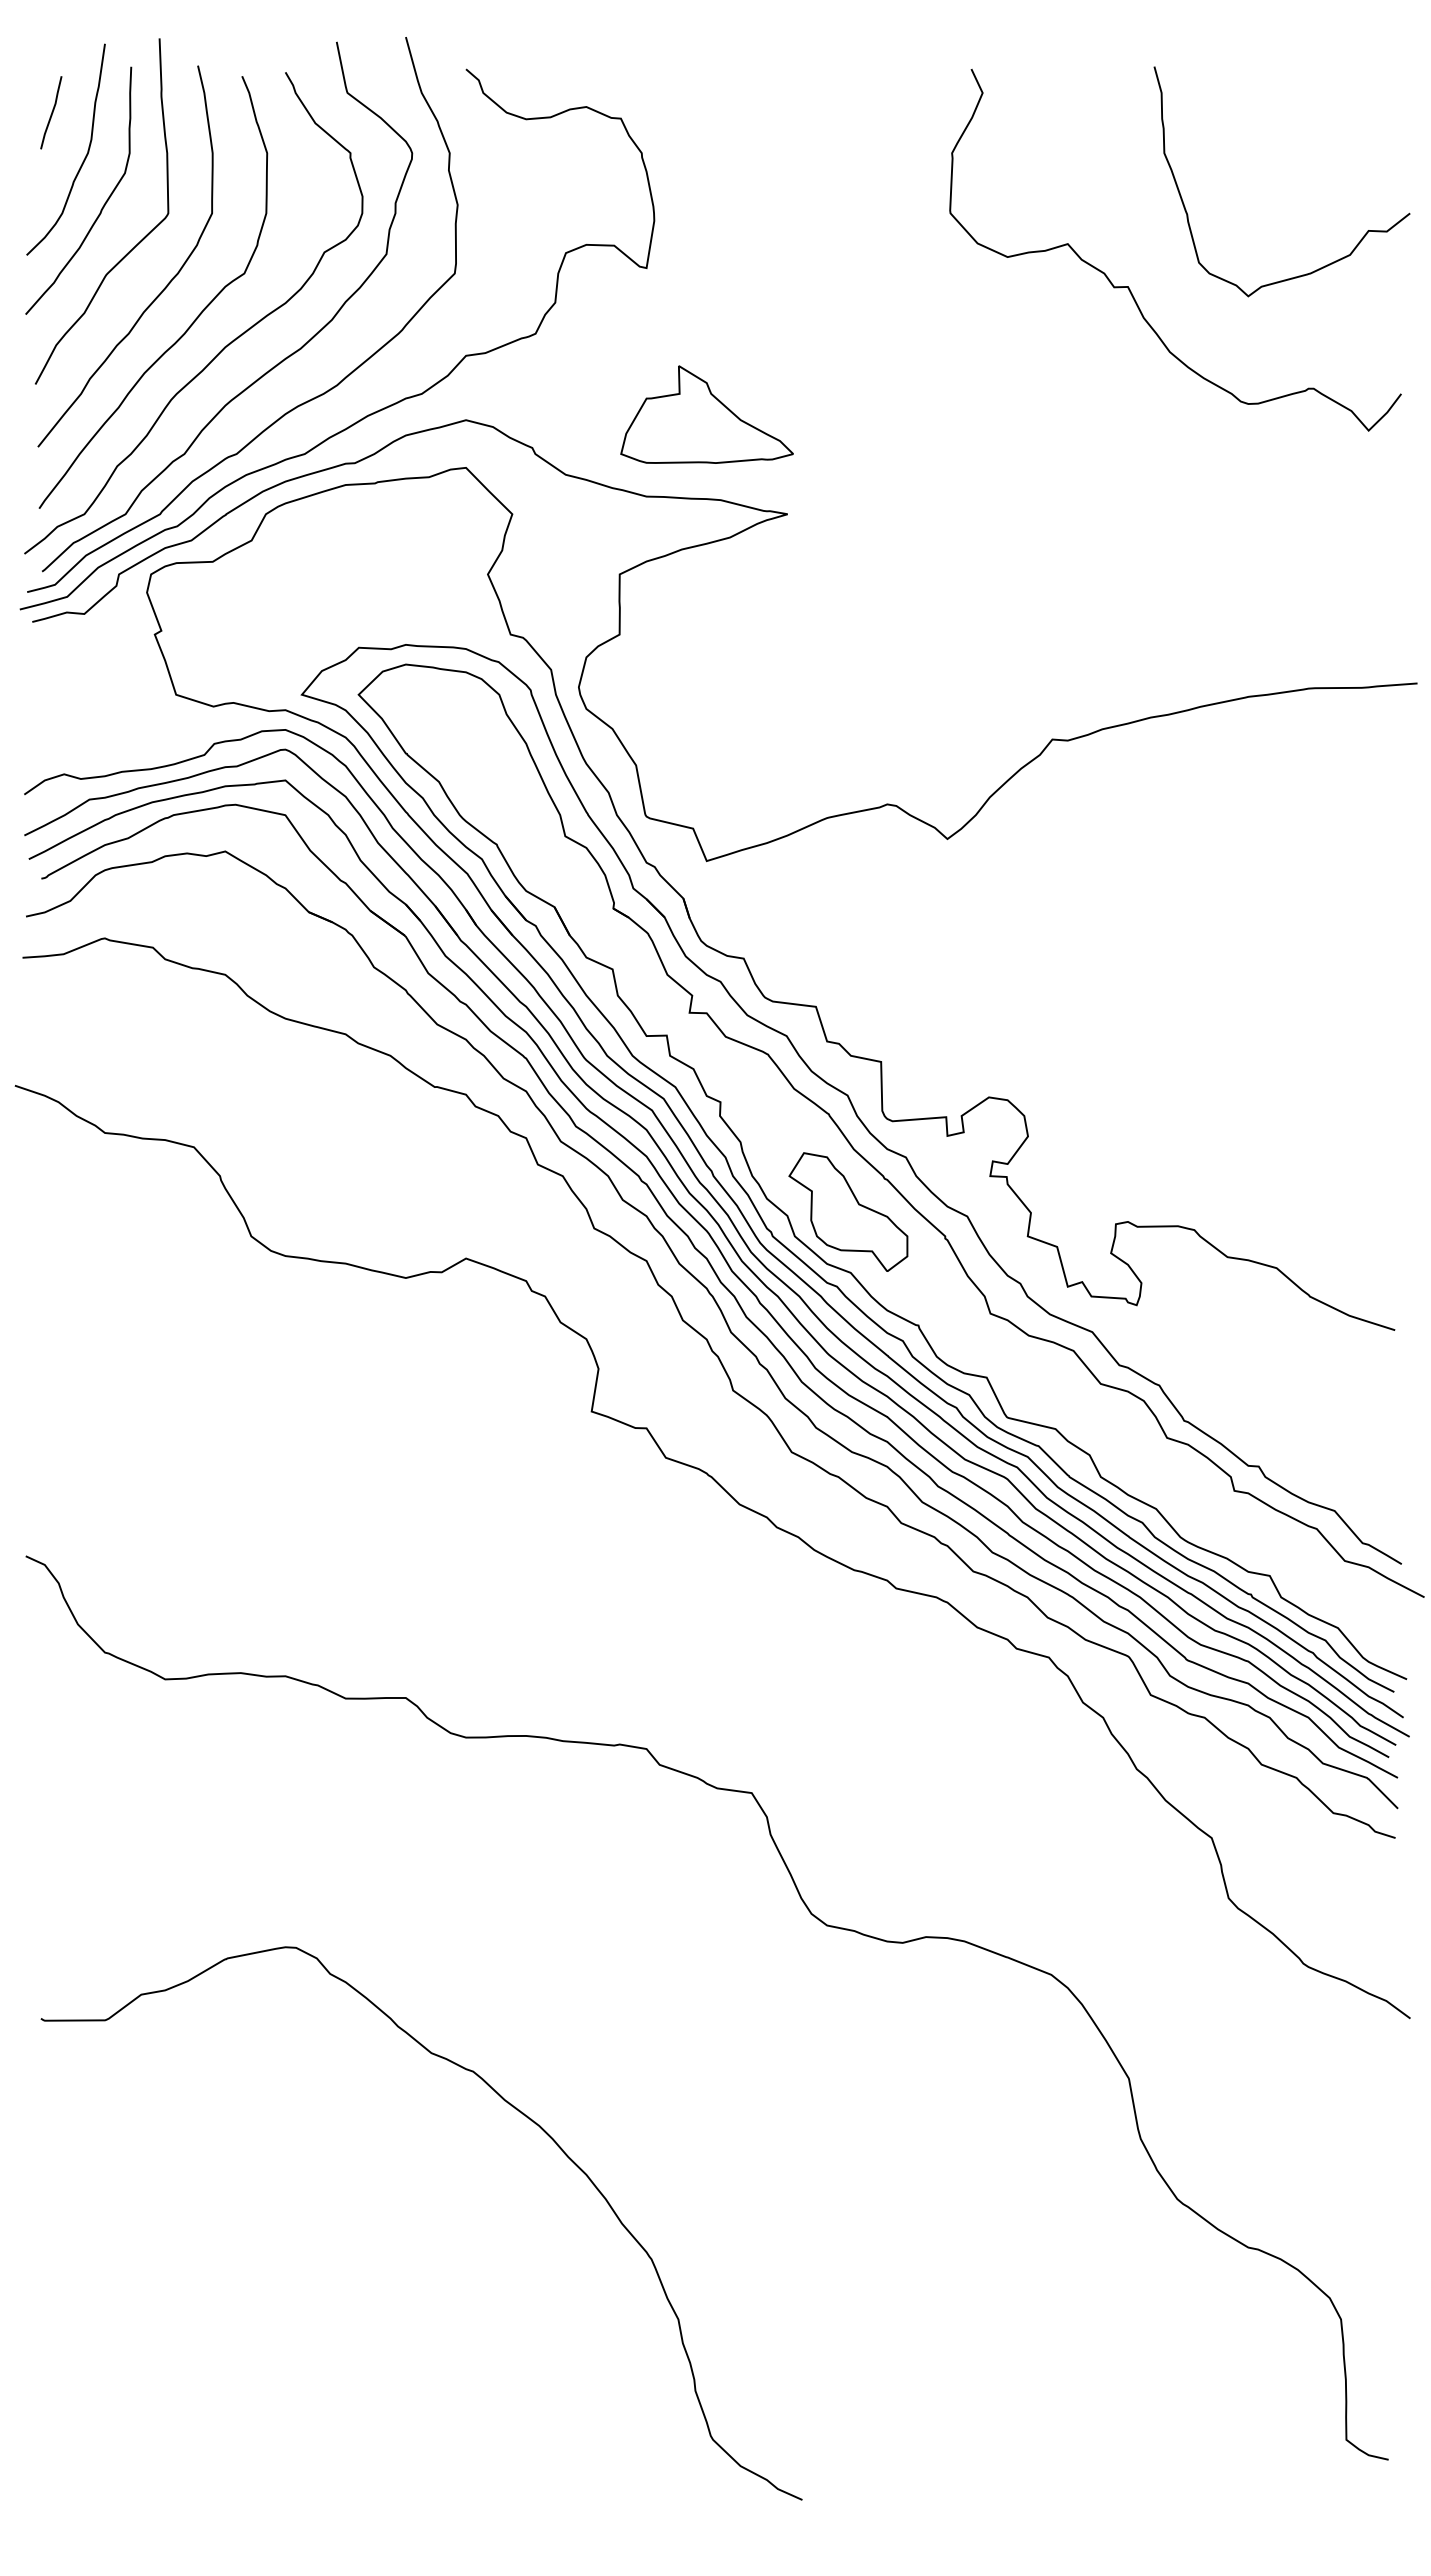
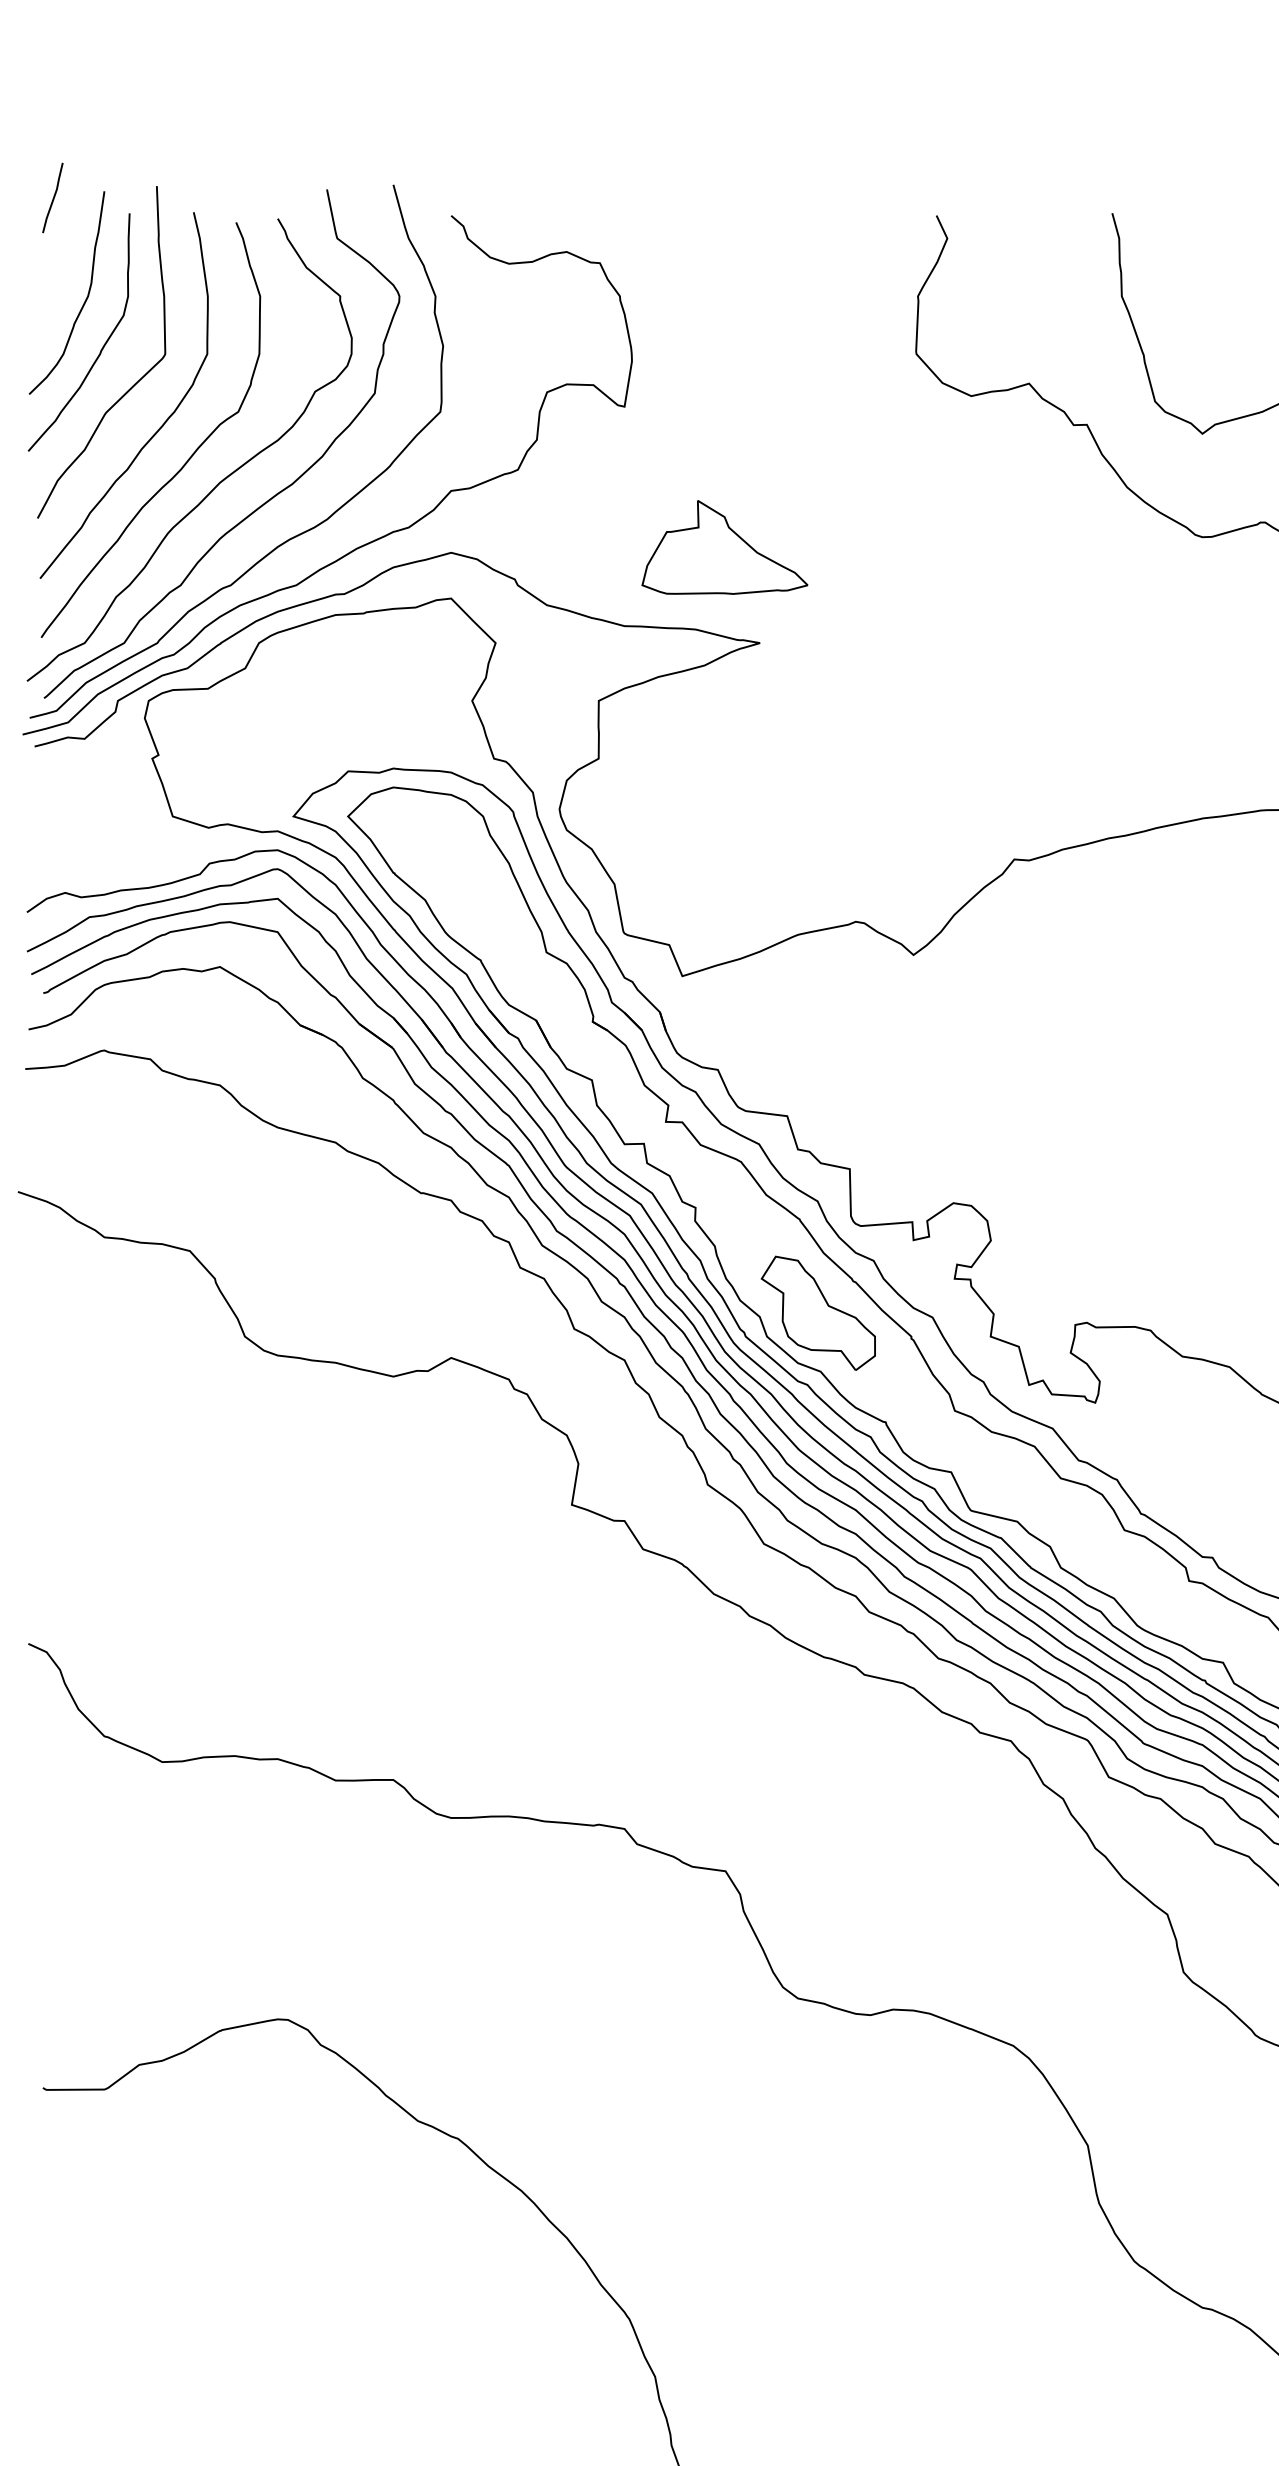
line: (51, 112) -> (53, 197), moved
part: (706, 414) -> (724, 547), moved

